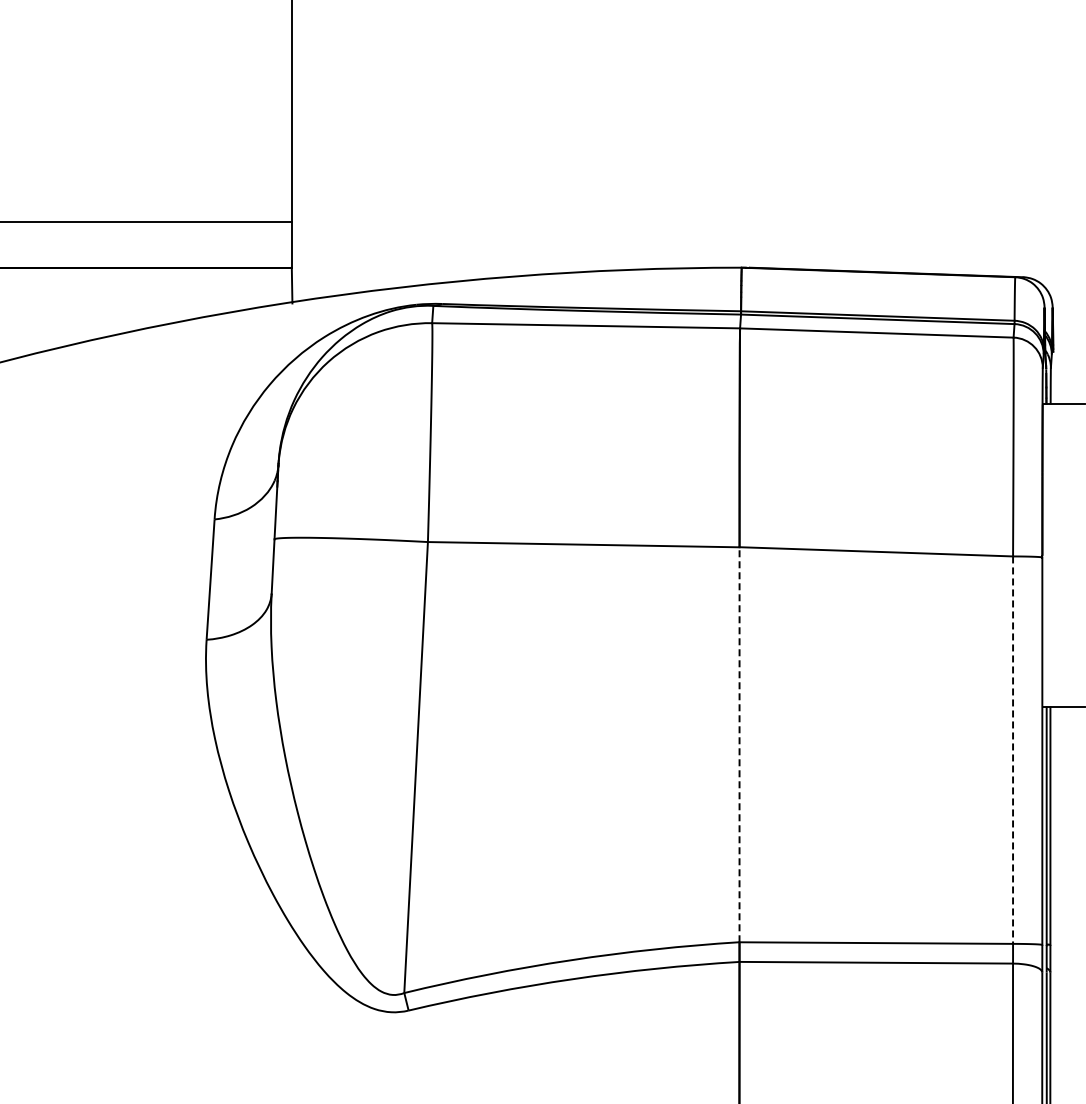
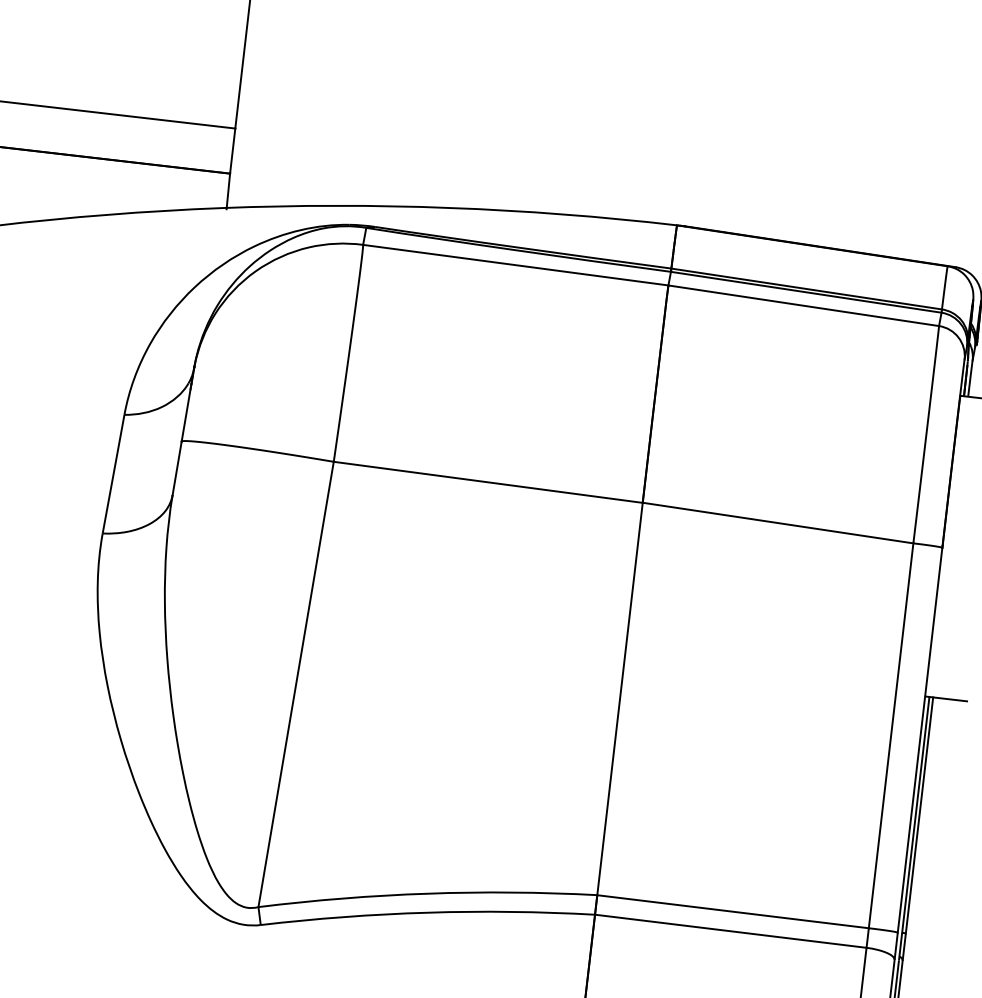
line: (739, 744) -> (620, 698), dashed -> solid
line: (1013, 750) -> (891, 736), dashed -> solid

